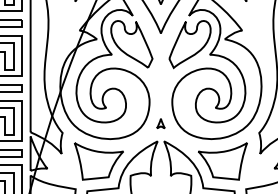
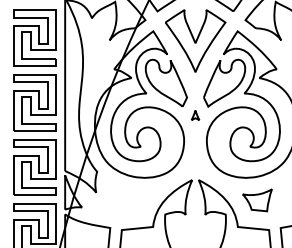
part: (160, 123) -> (195, 115), moved
part: (98, 161) -> (133, 200), removed
part: (222, 161) -> (257, 200), size x0.6

